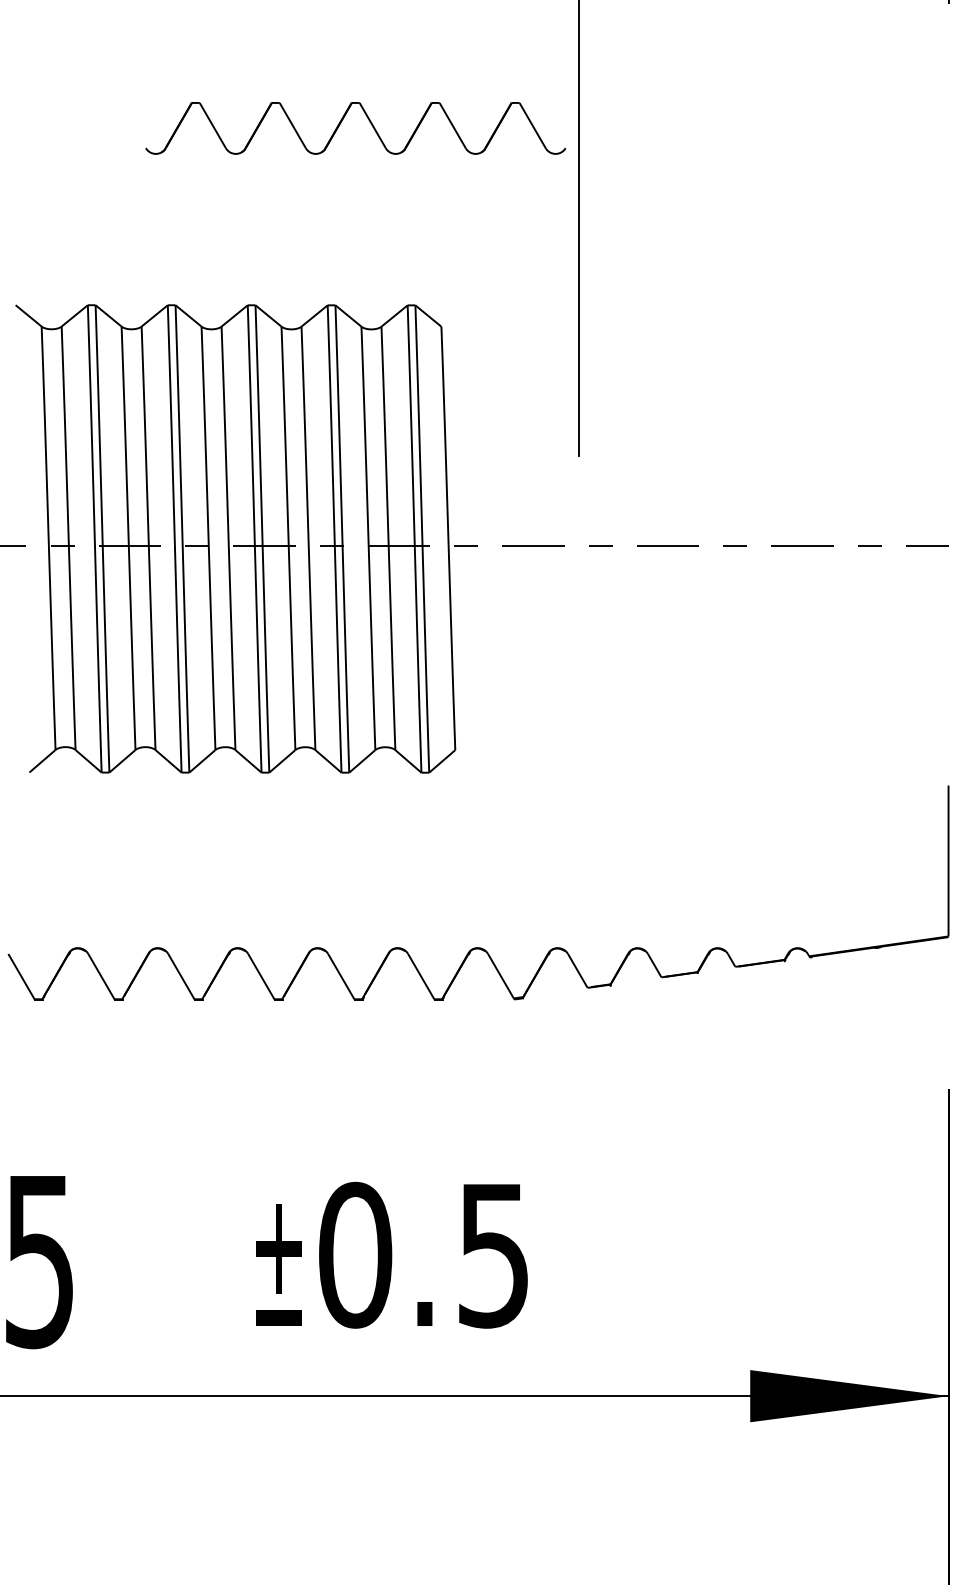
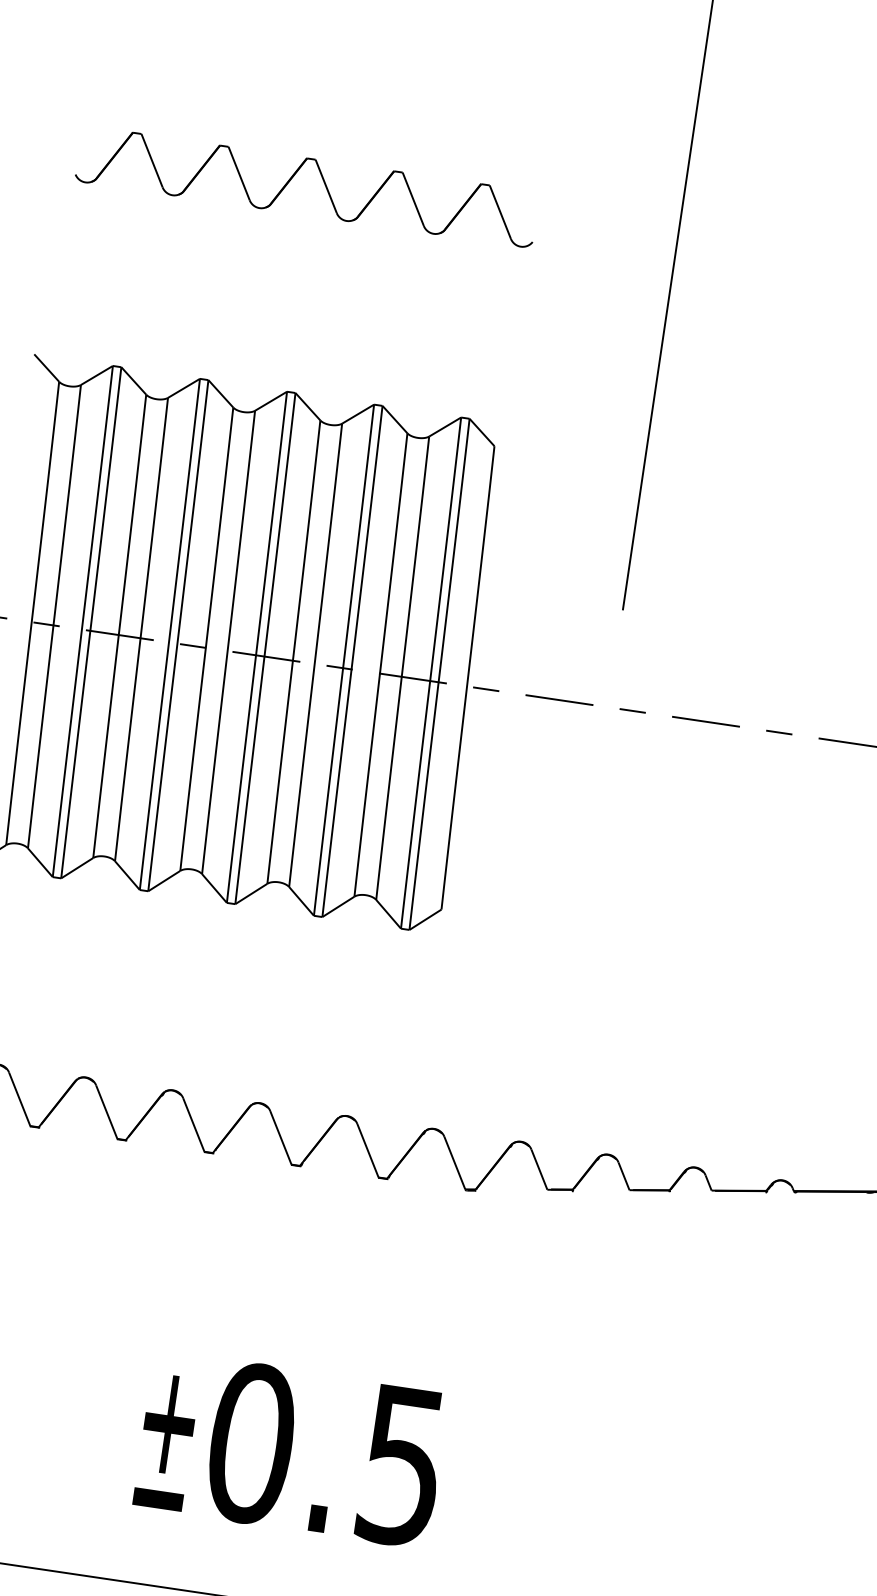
part: (342, 121) -> (293, 177), moved

